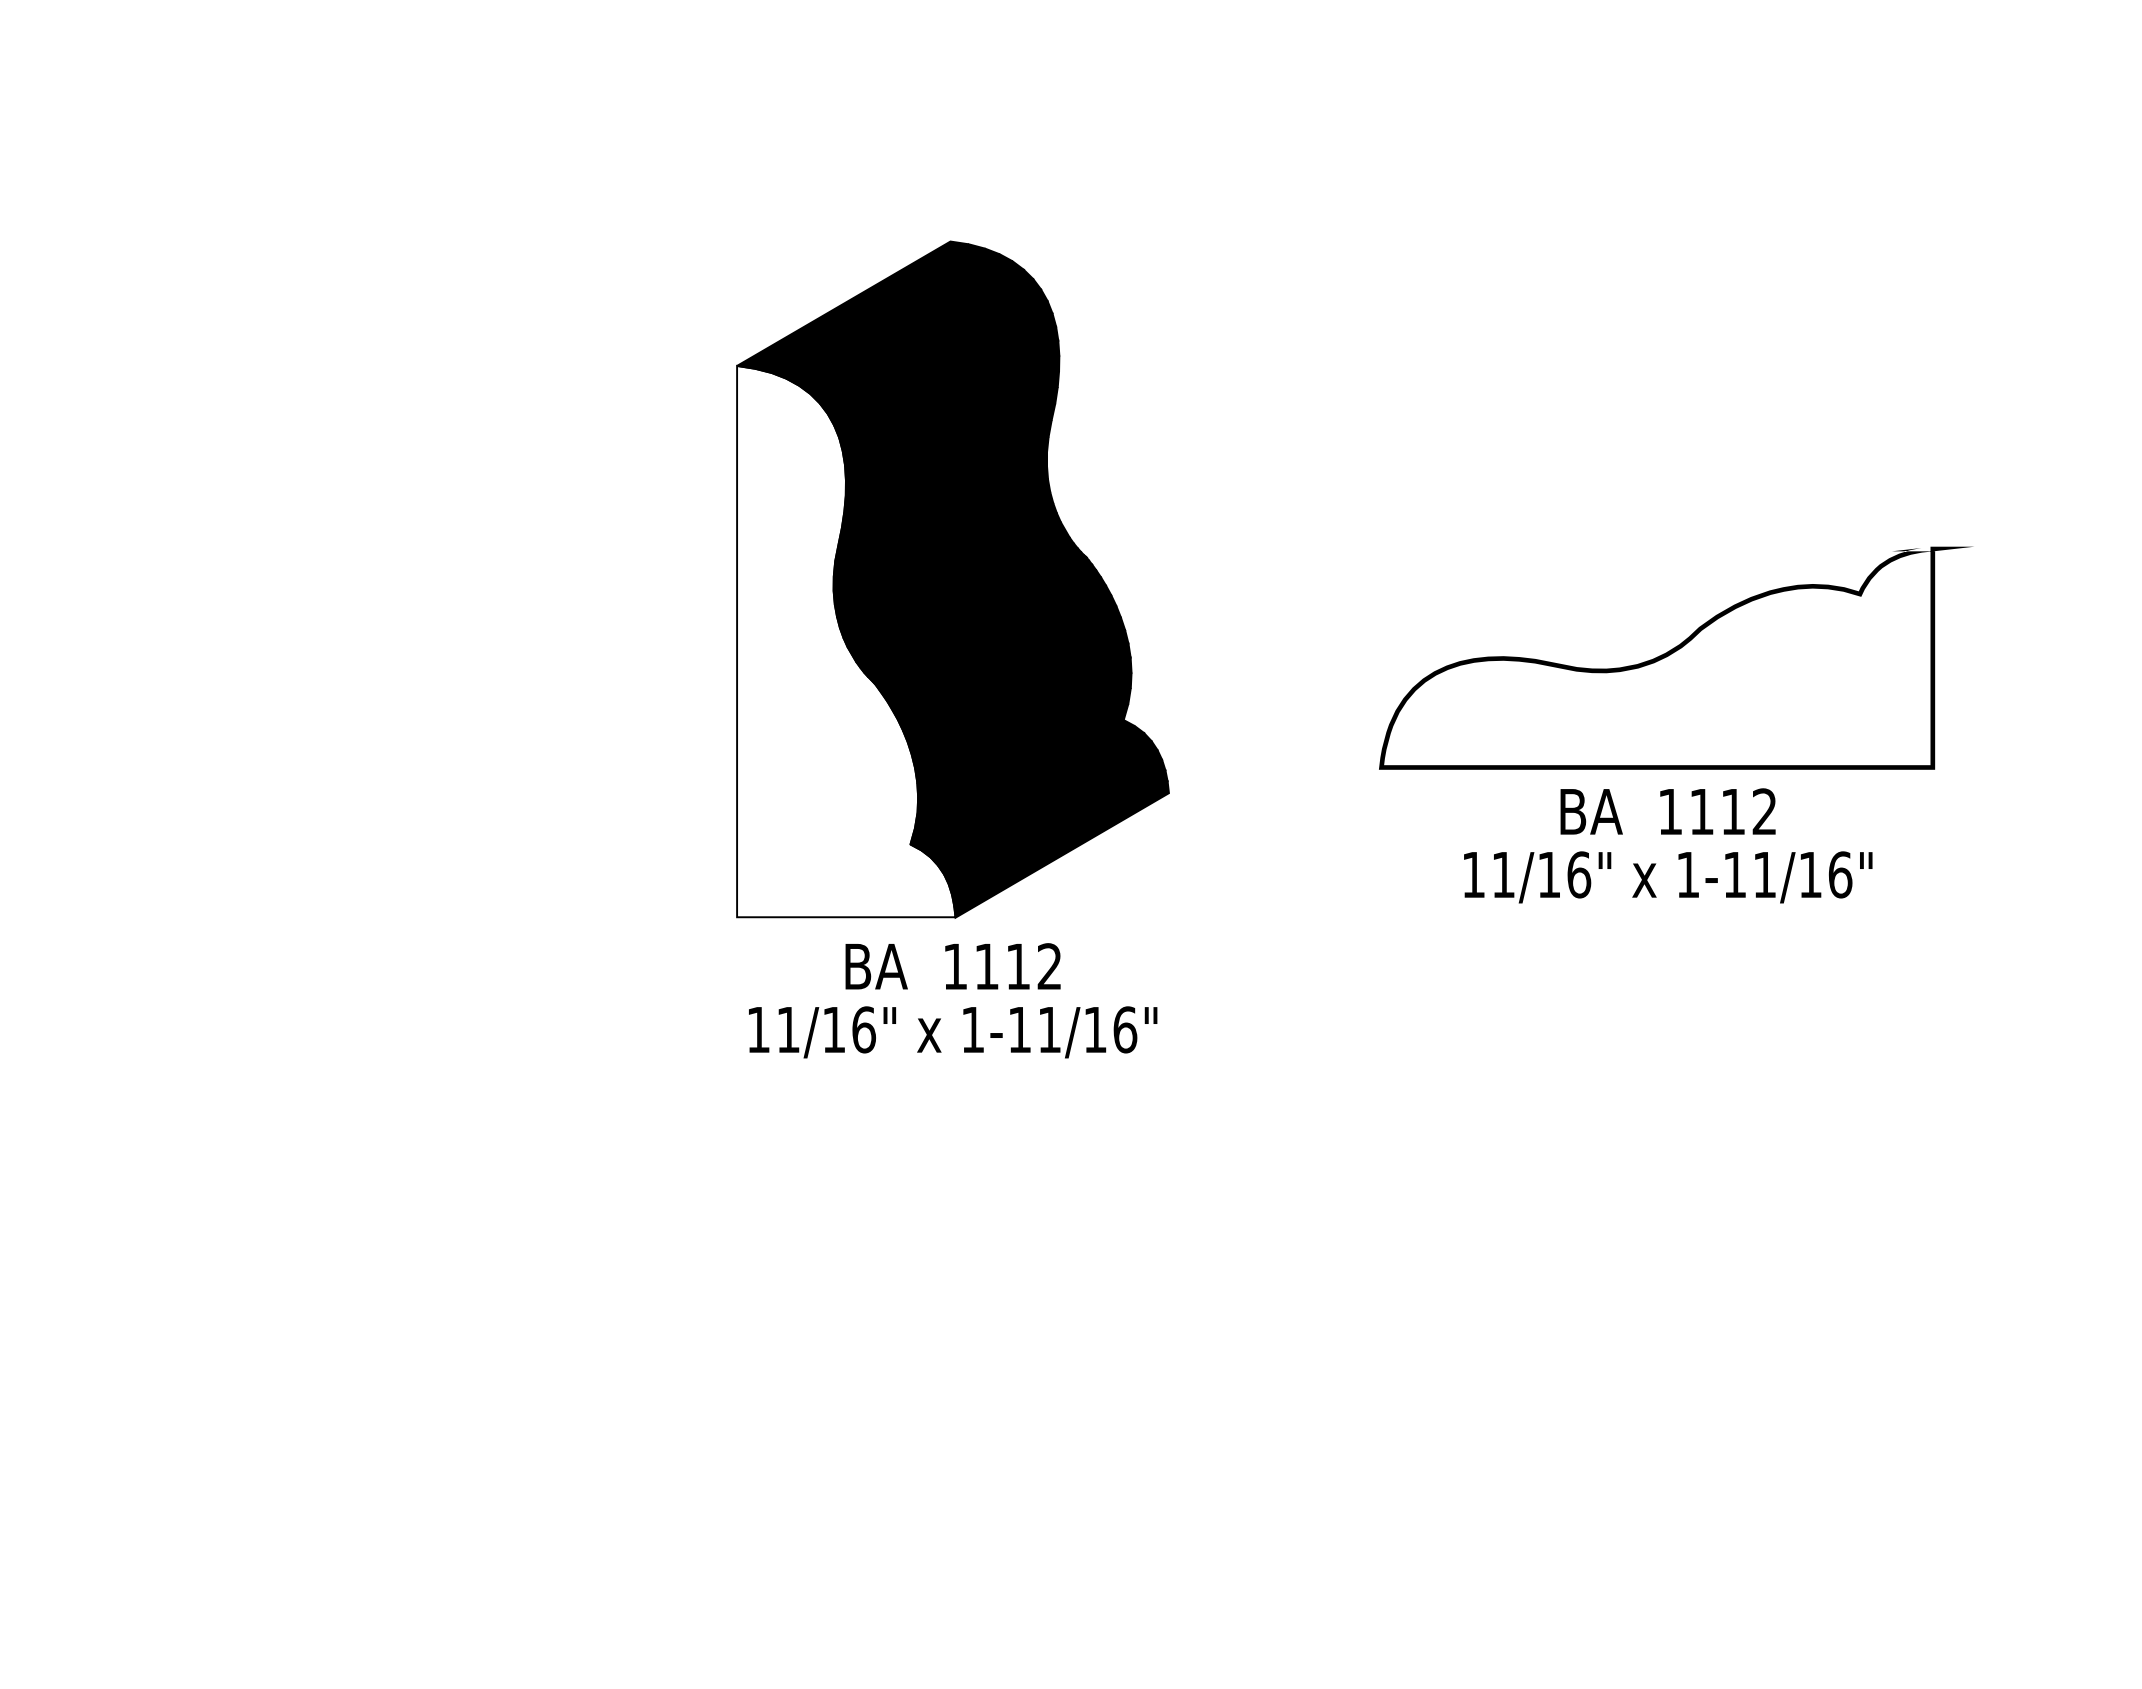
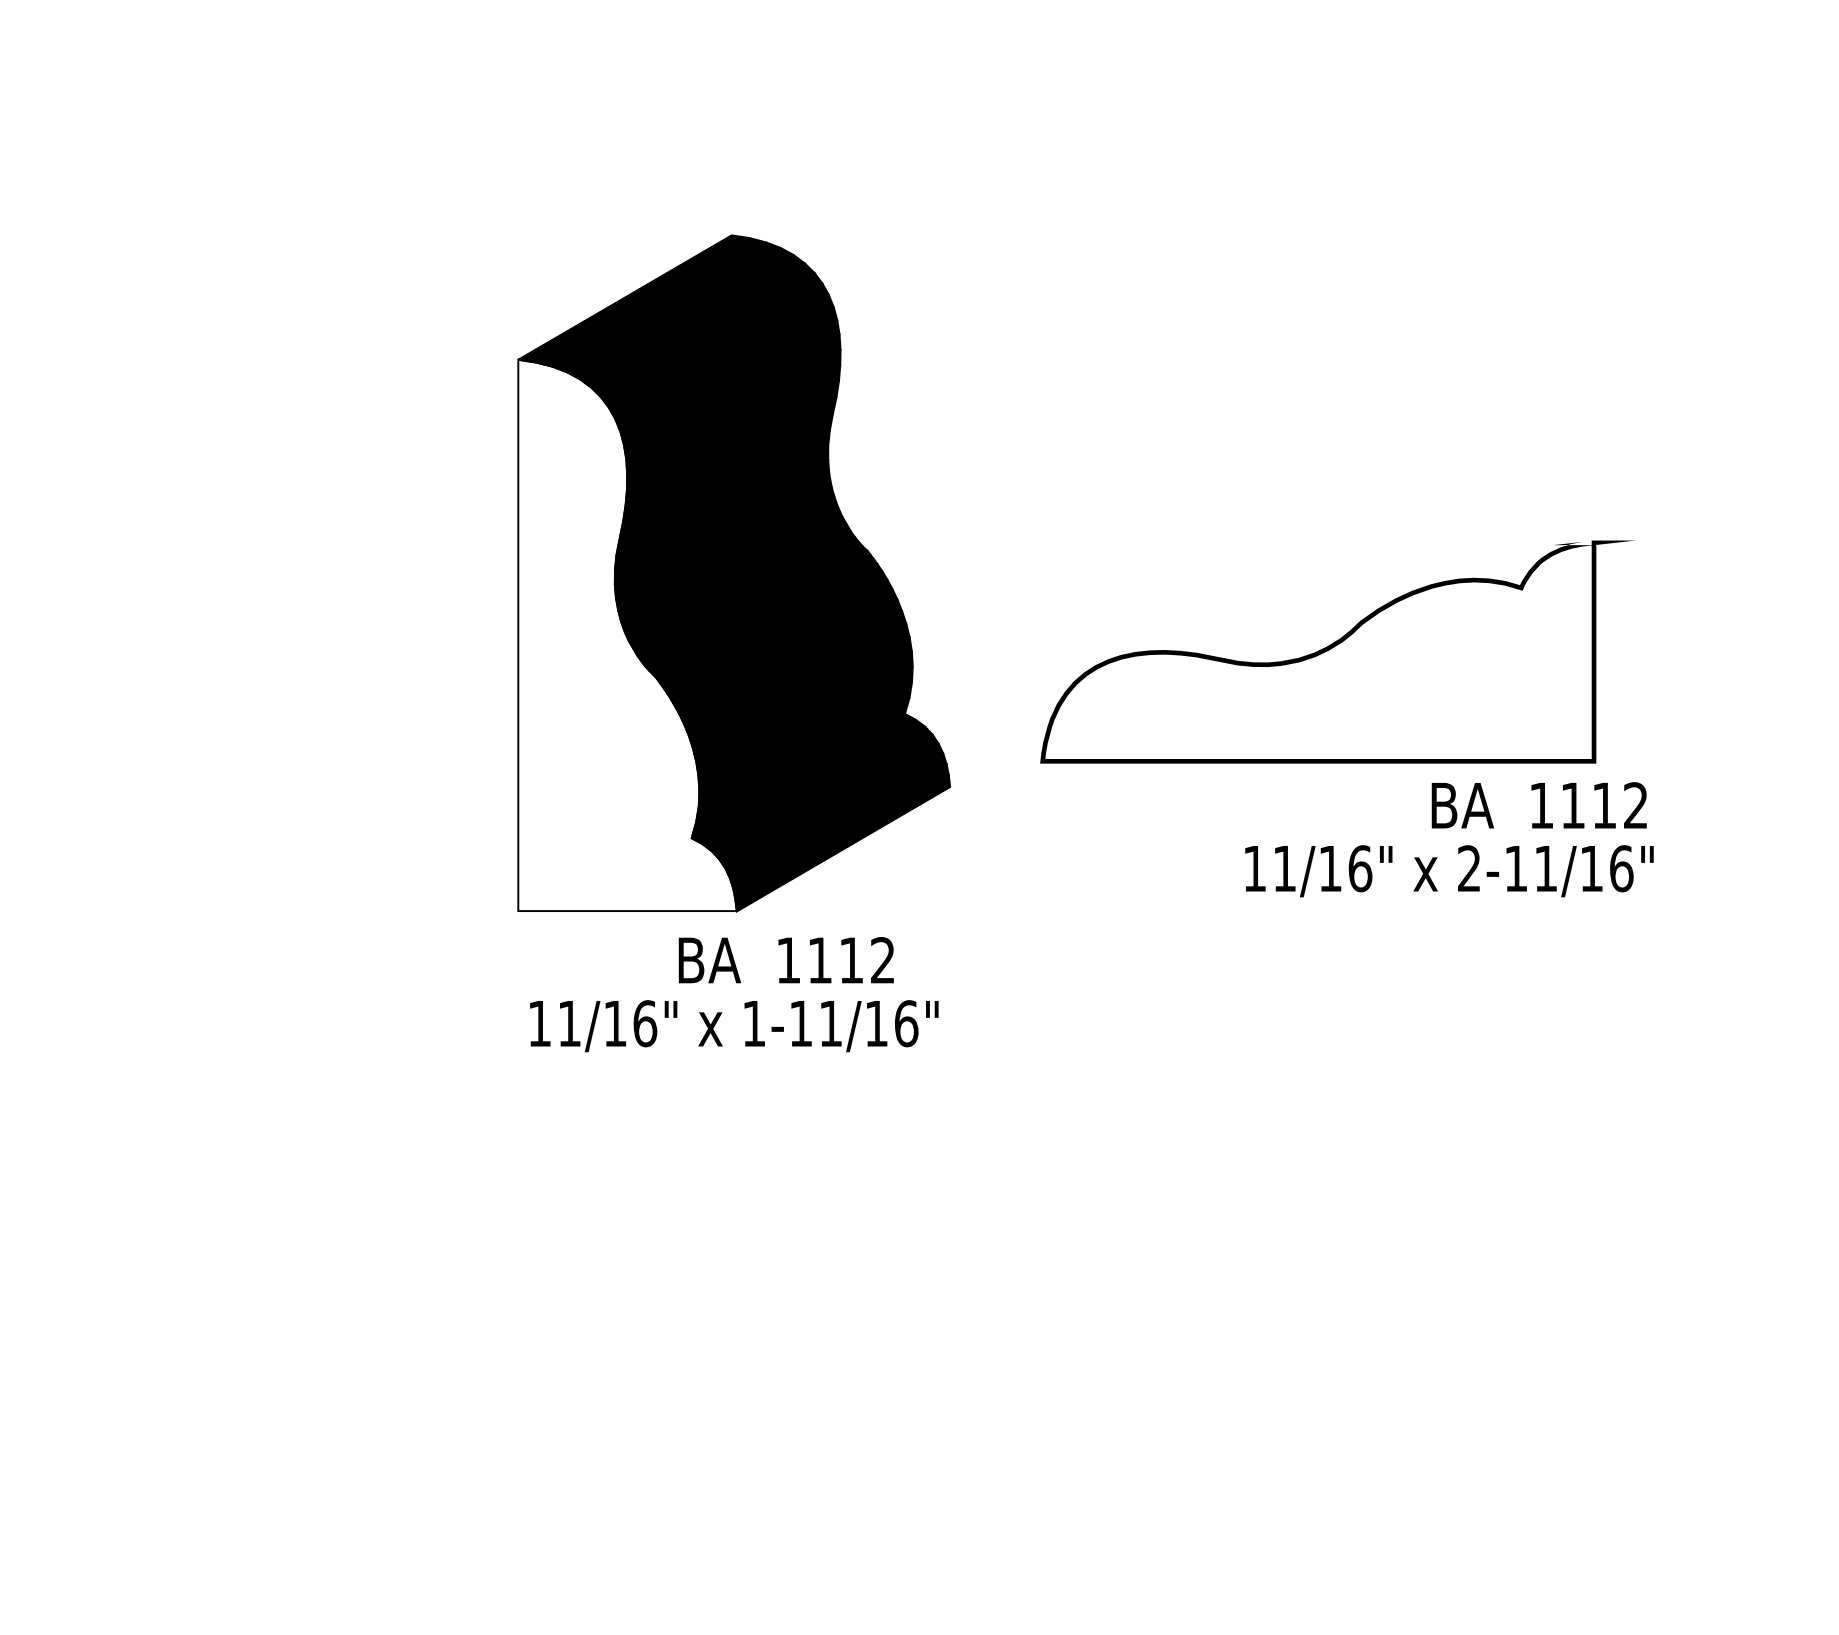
part: (1676, 657) -> (1337, 651), moved
text: (1667, 811) -> (1538, 805), moved
text: (1687, 874) -> (1468, 868), 1-11/16" -> 2-11/16"
text: (952, 966) -> (785, 960), moved

